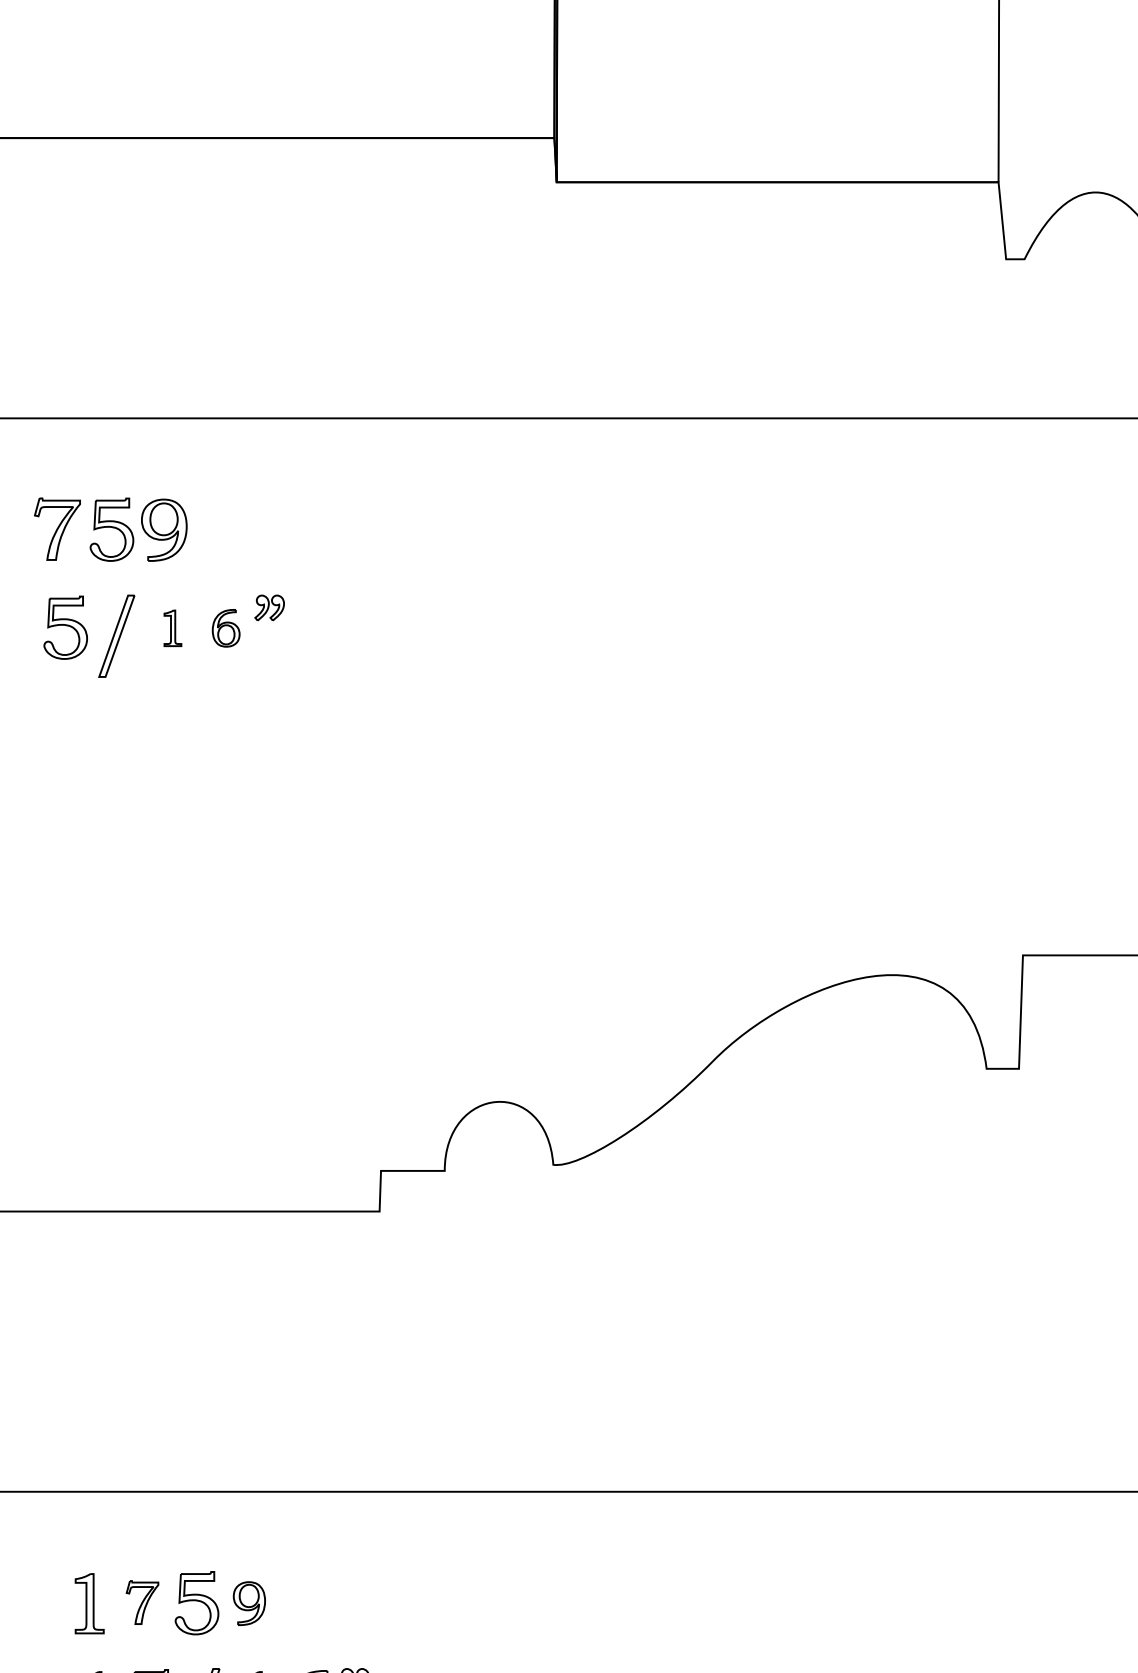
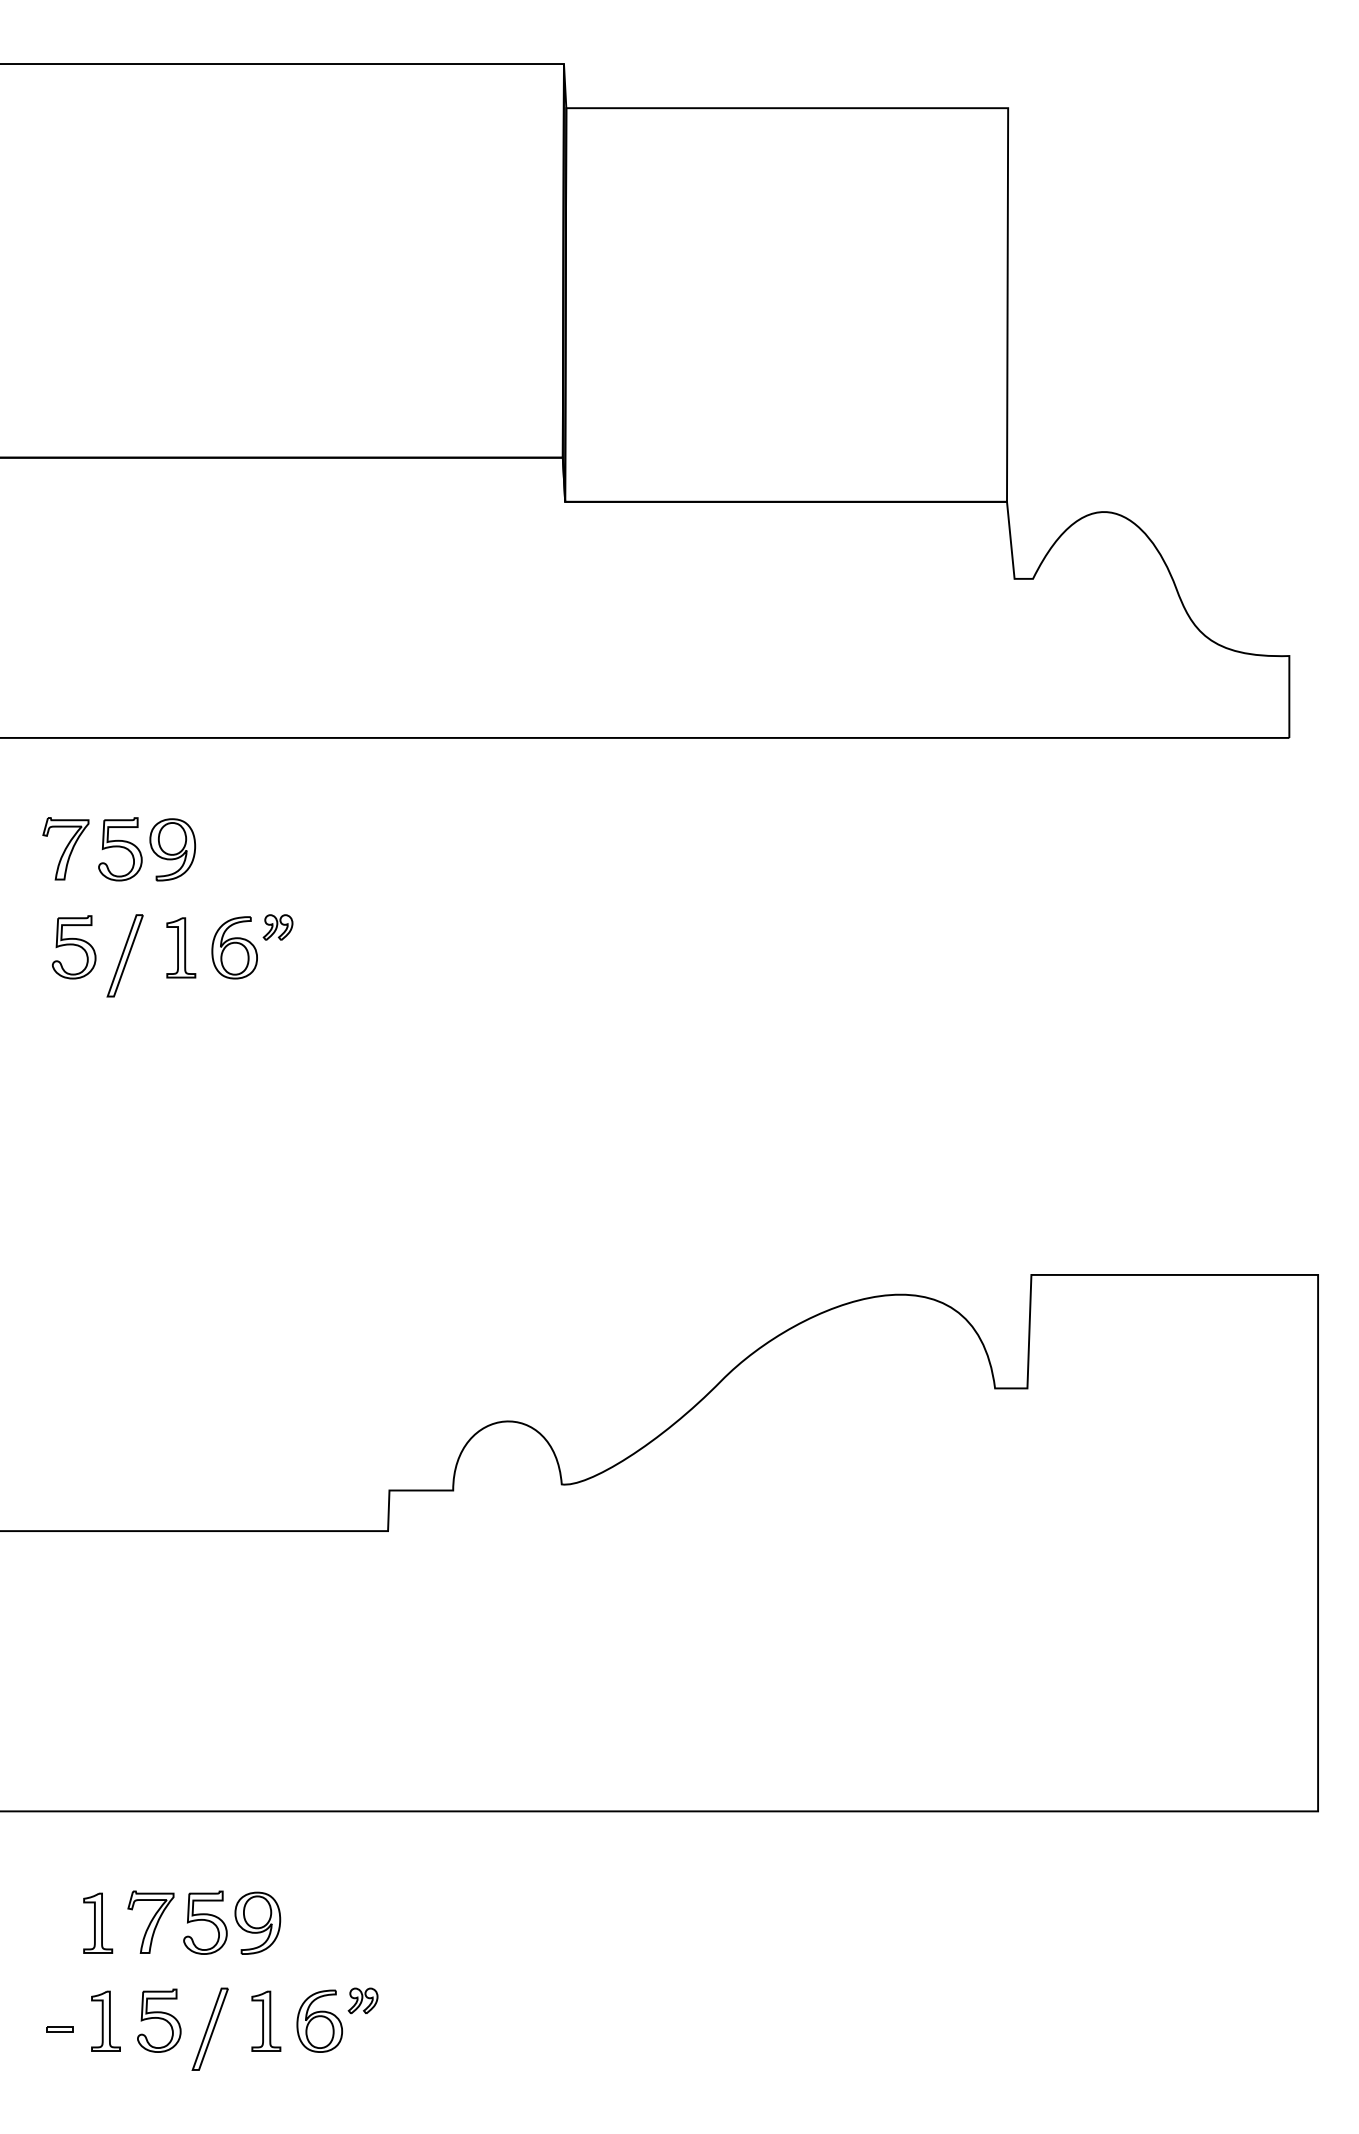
part: (173, 627) -> (181, 947), size x1.67
part: (226, 627) -> (234, 947), size x1.67
part: (142, 1601) -> (150, 1921), size x1.43
part: (249, 1602) -> (257, 1922), size x1.43

